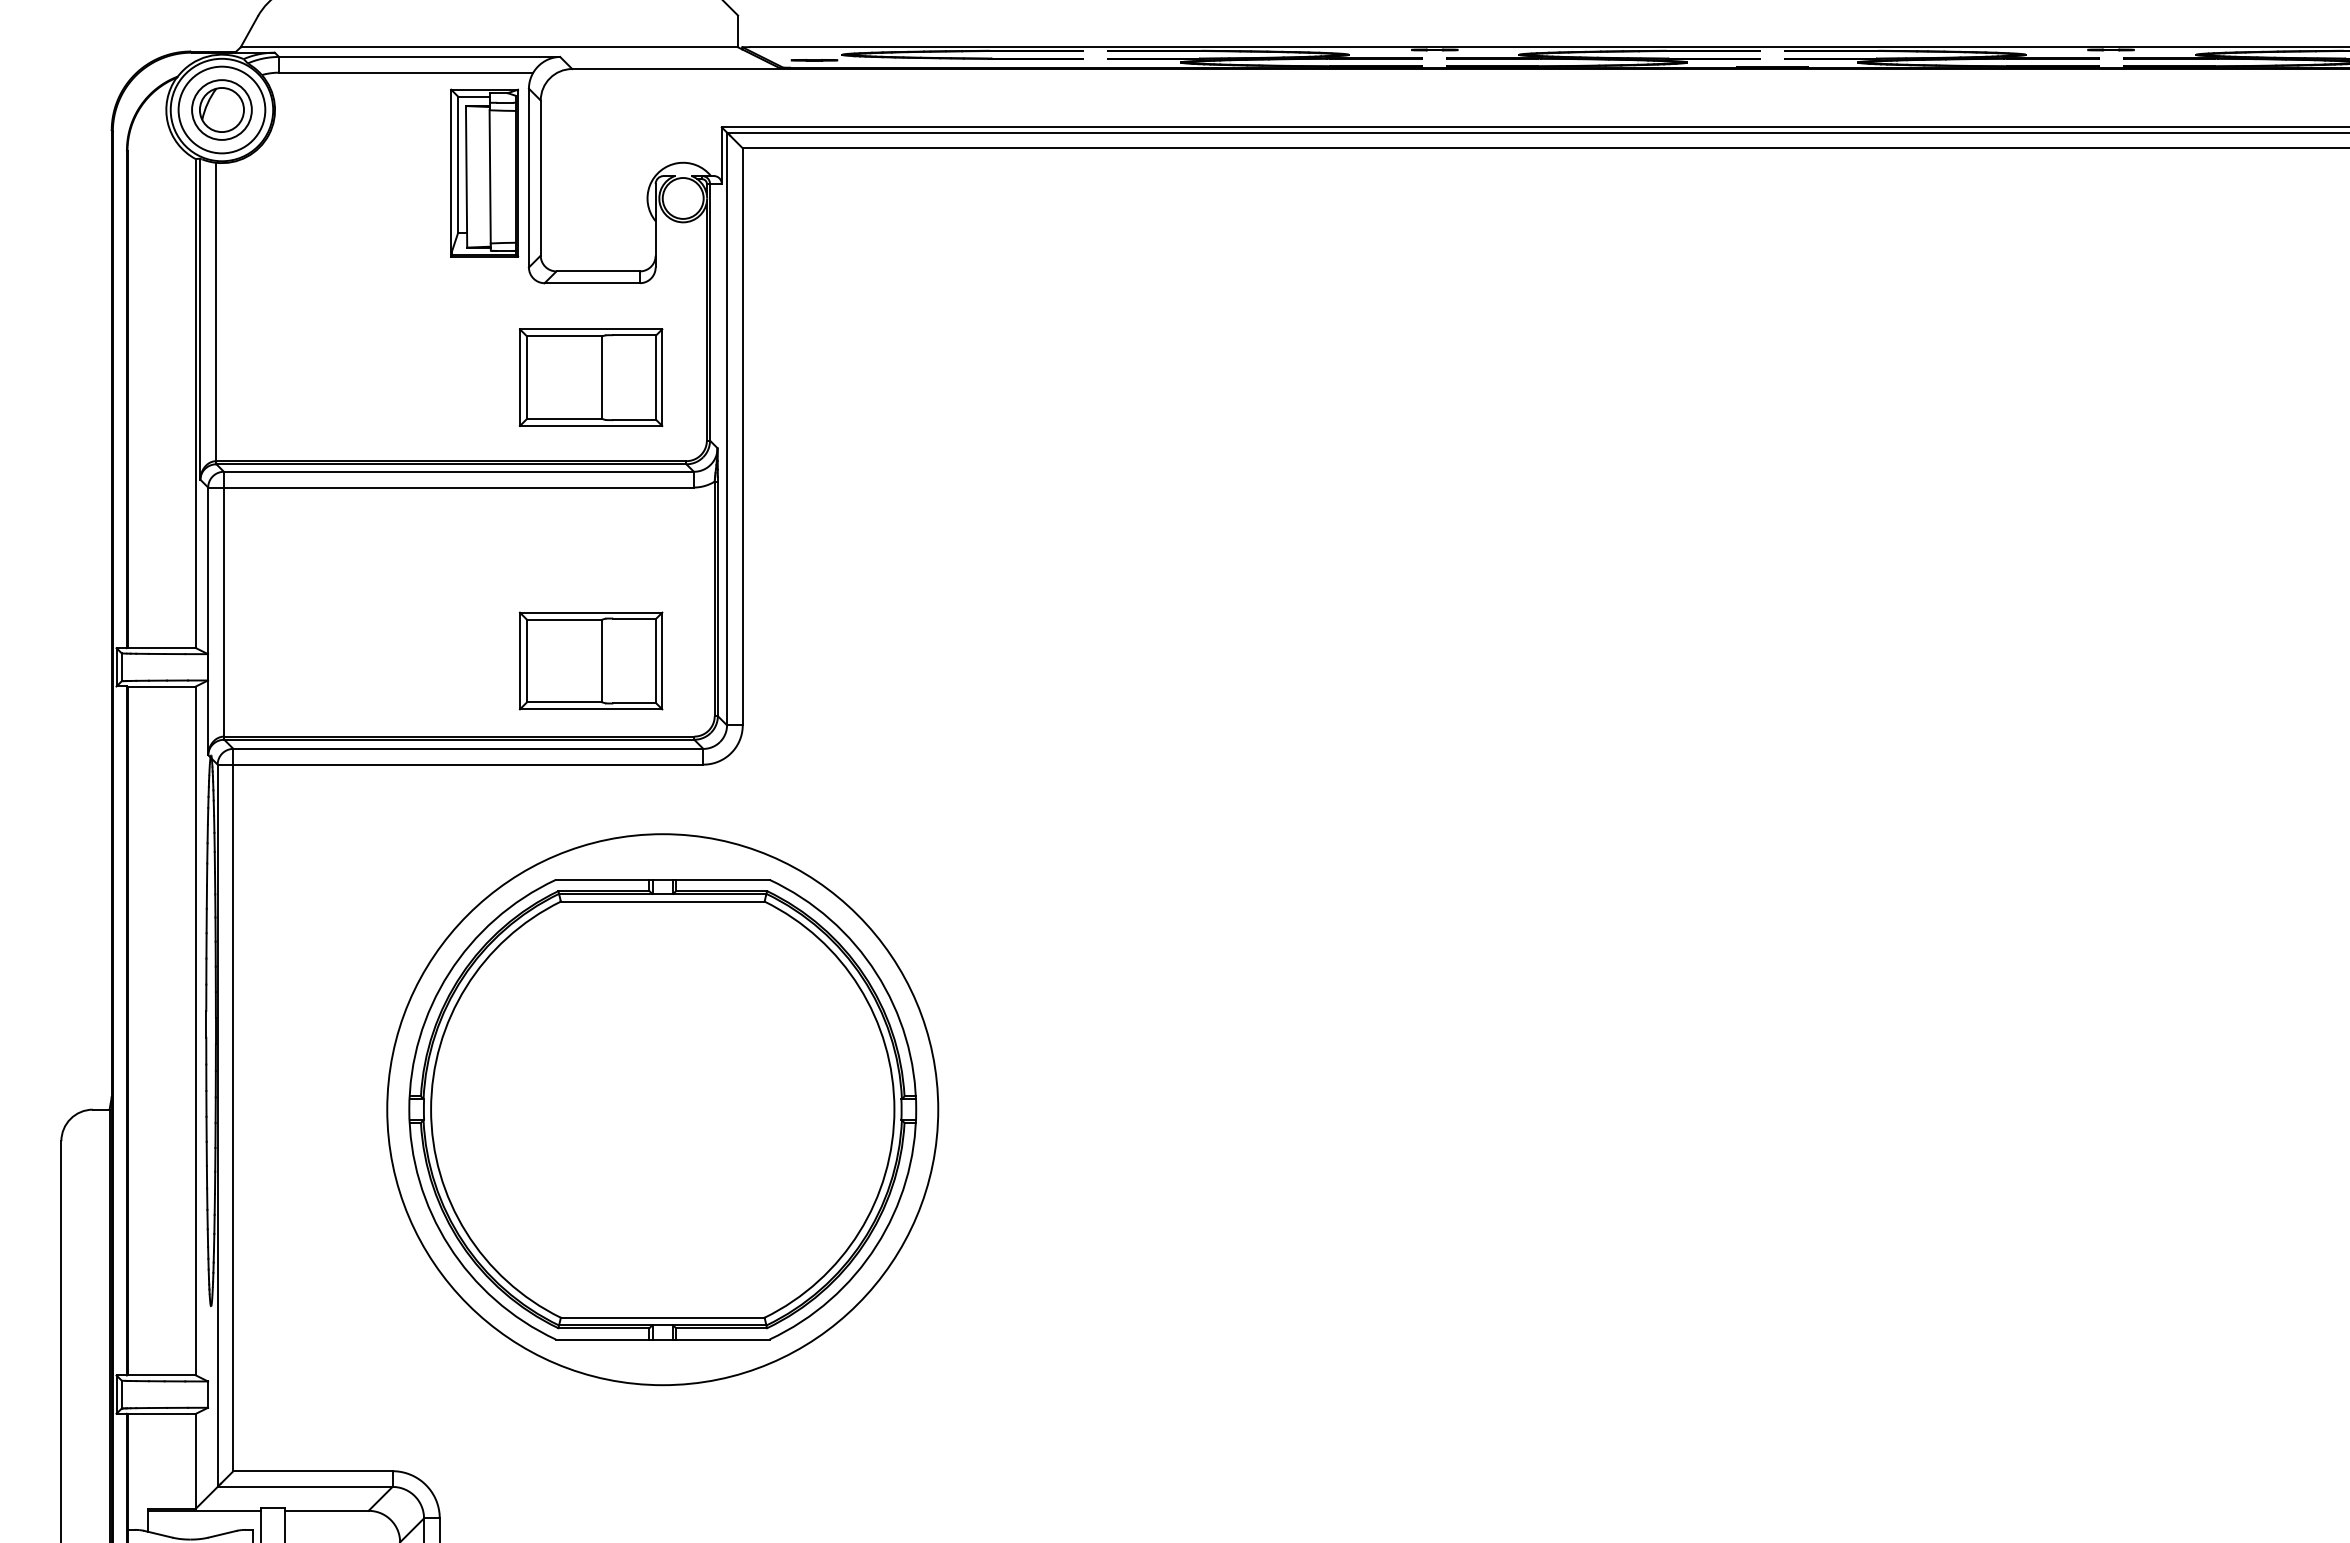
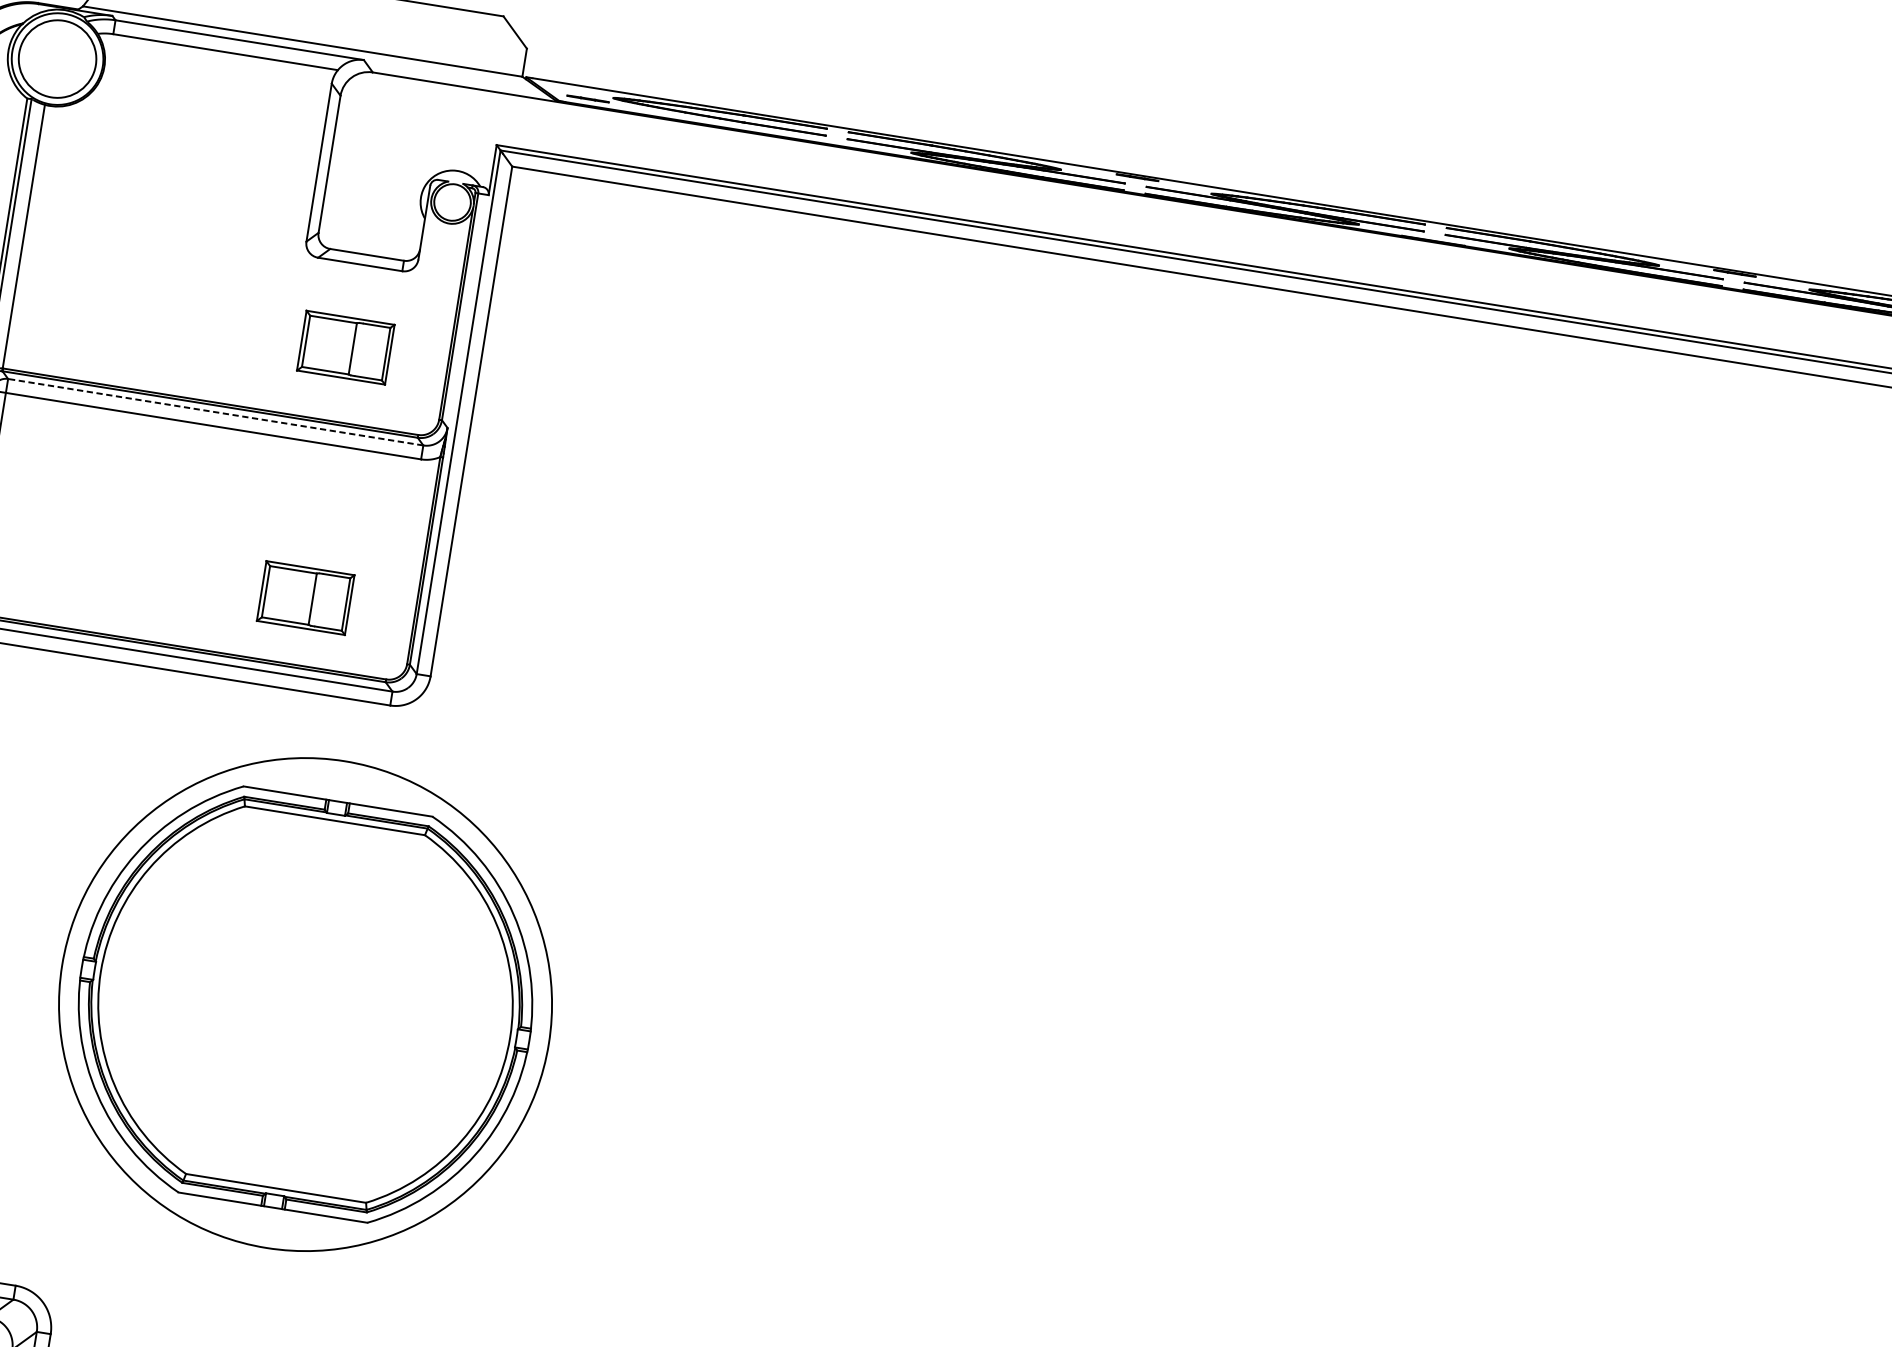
part: (221, 109) -> (57, 58), removed
part: (484, 172) -> (280, 151), removed
part: (590, 377) -> (345, 347), size x0.7
line: (458, 471) -> (215, 411), solid -> dashed
part: (590, 660) -> (305, 597), size x0.7

